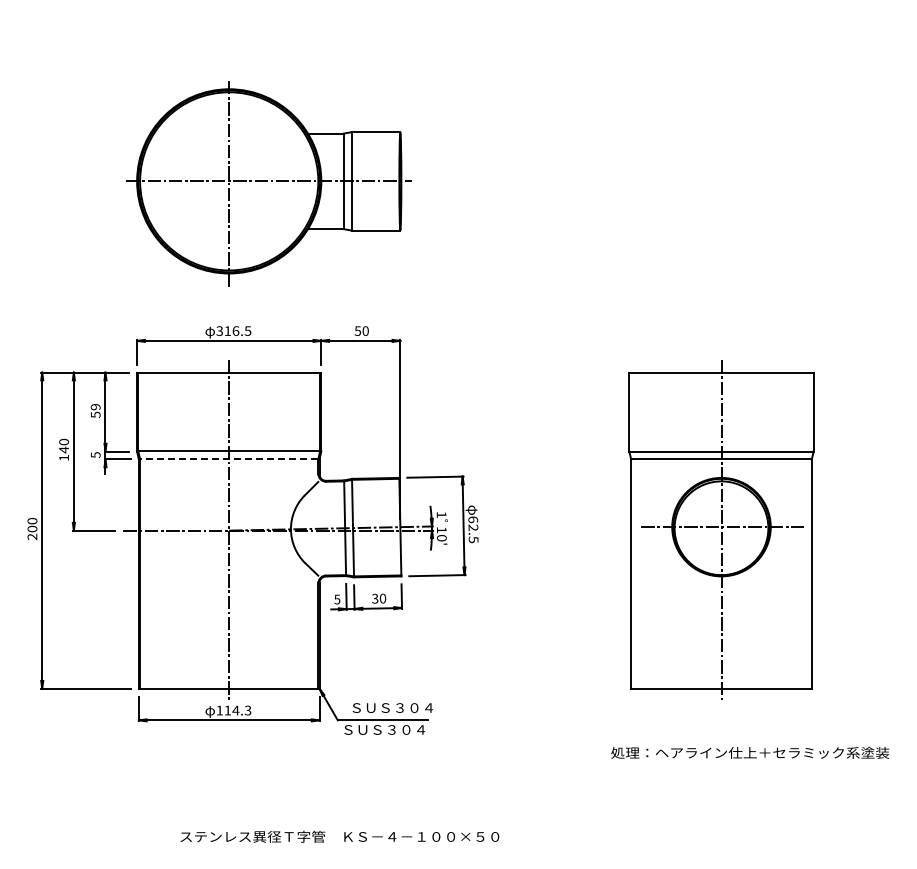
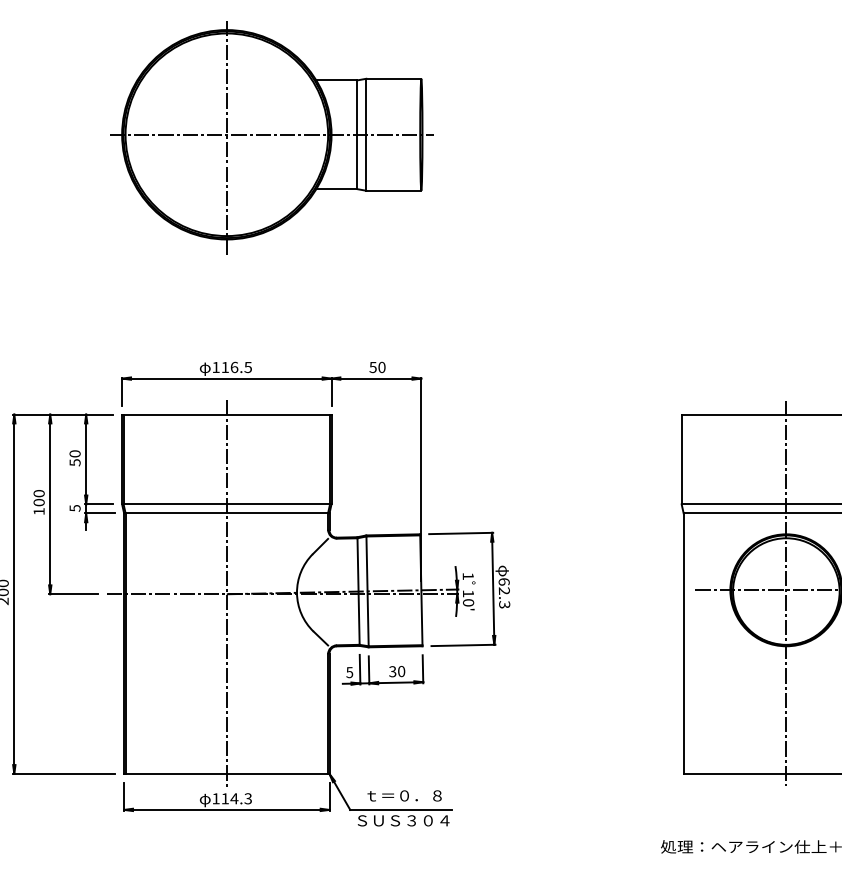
part: (268, 183) -> (271, 137), moved
text: (219, 330) -> (215, 366), 316.5 -> 116.5
text: (95, 407) -> (74, 454), 59 -> 50
text: (63, 449) -> (38, 502), 140 -> 100
line: (228, 459) -> (226, 513), dashed -> solid
text: (473, 539) -> (504, 604), 62.5 -> 62.3
text: (392, 707) -> (412, 795), ＳＵＳ３０４ -> ｔ＝０．８

